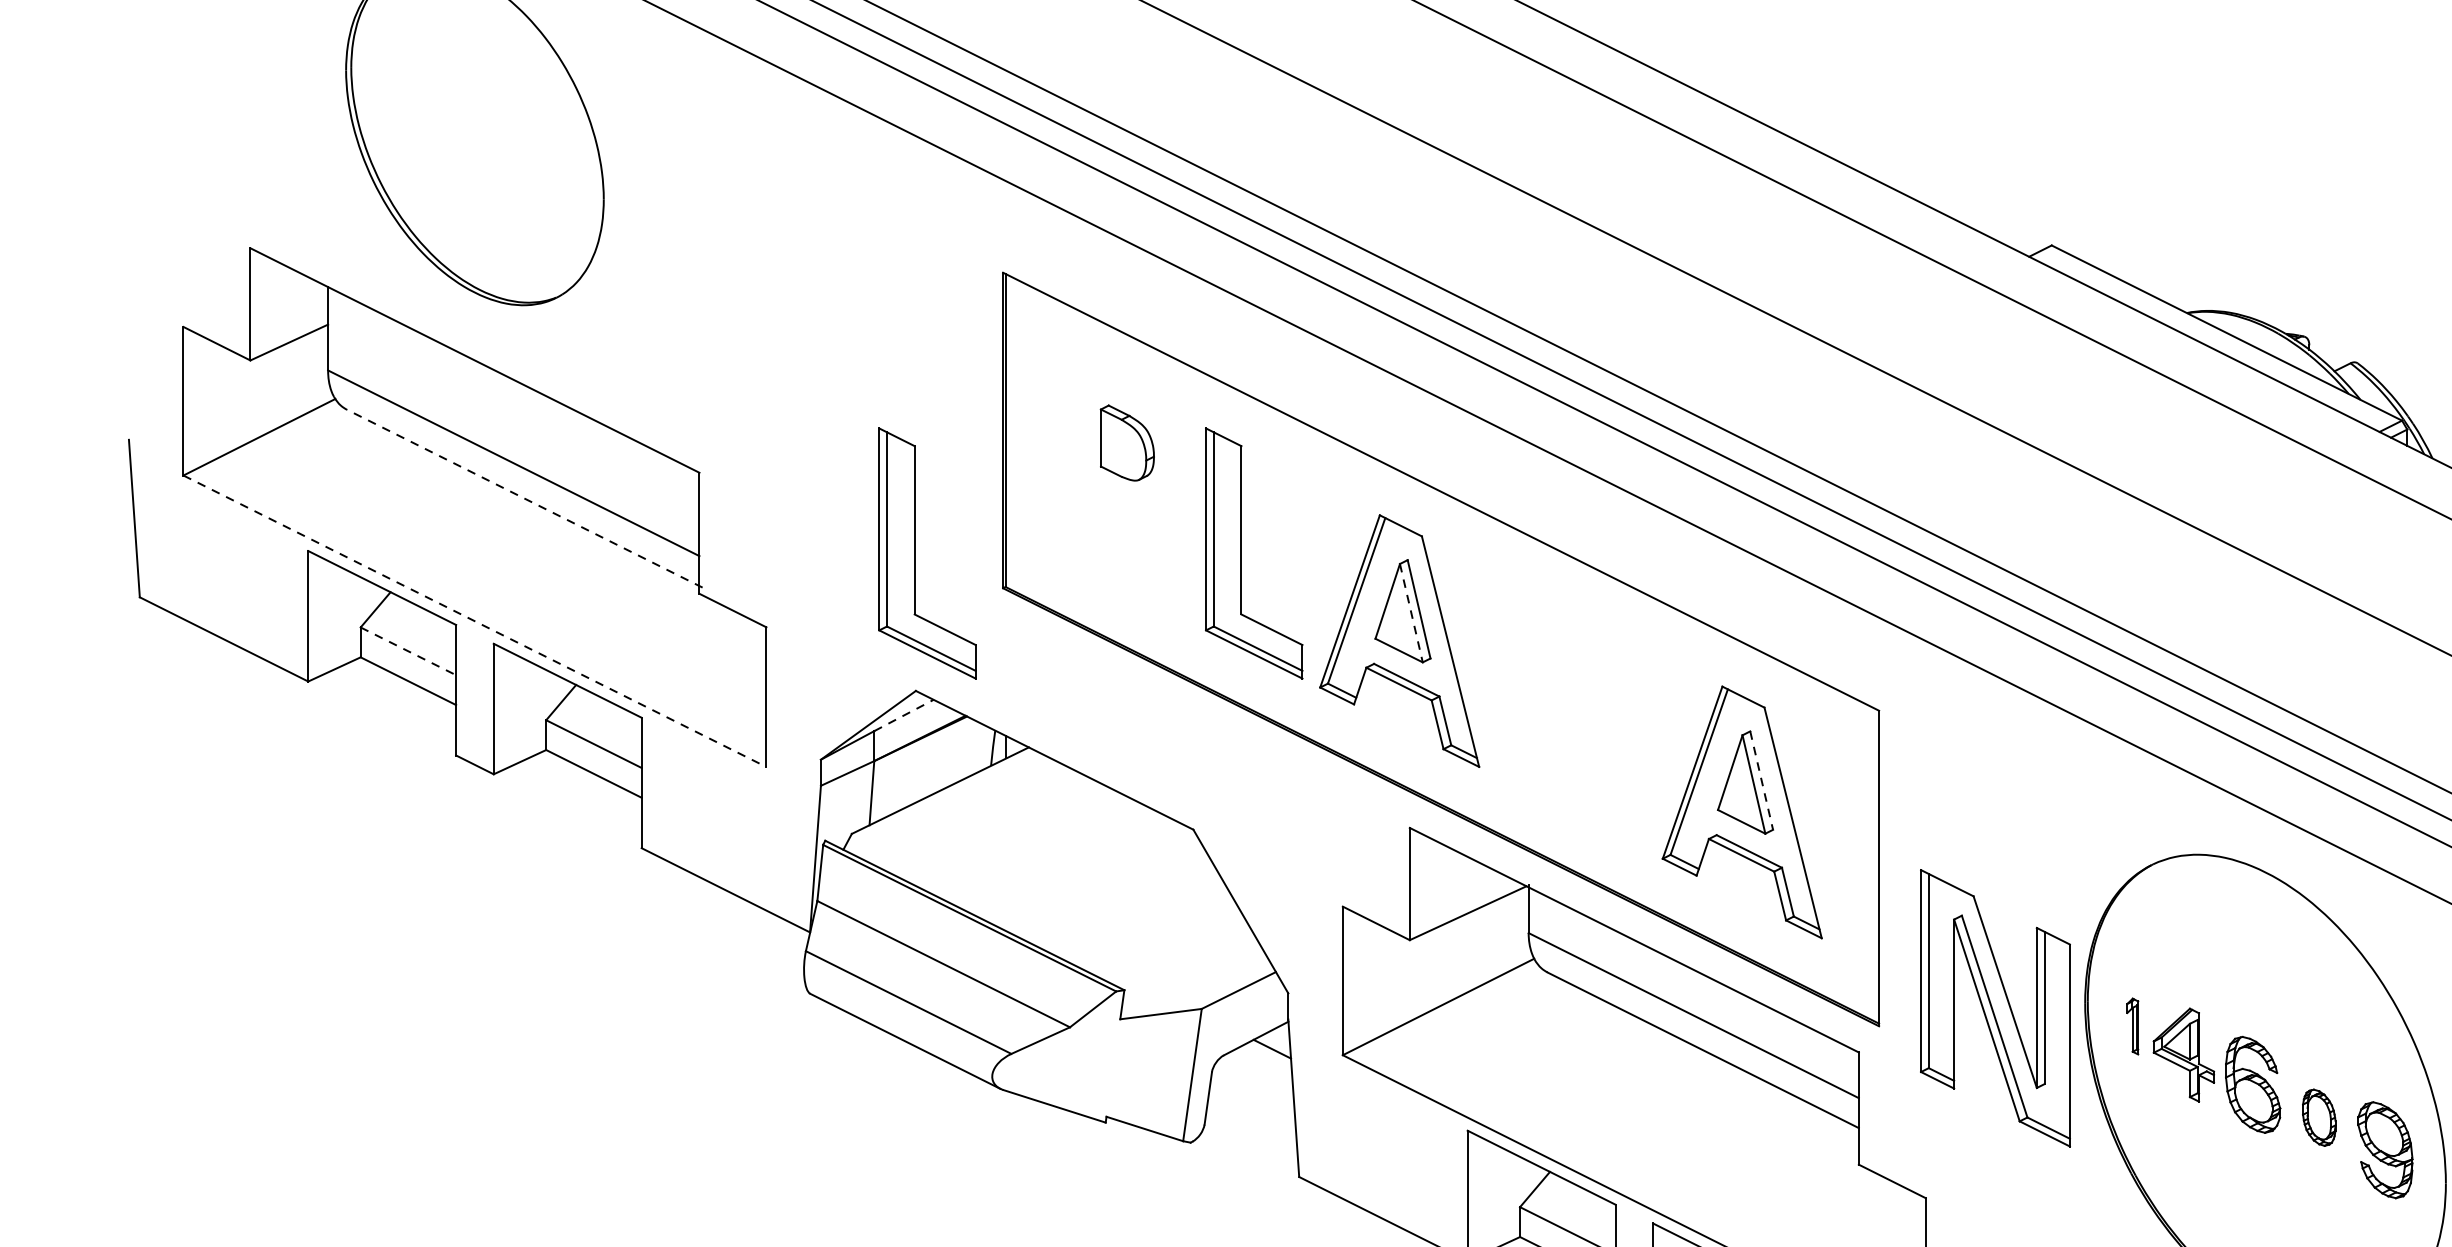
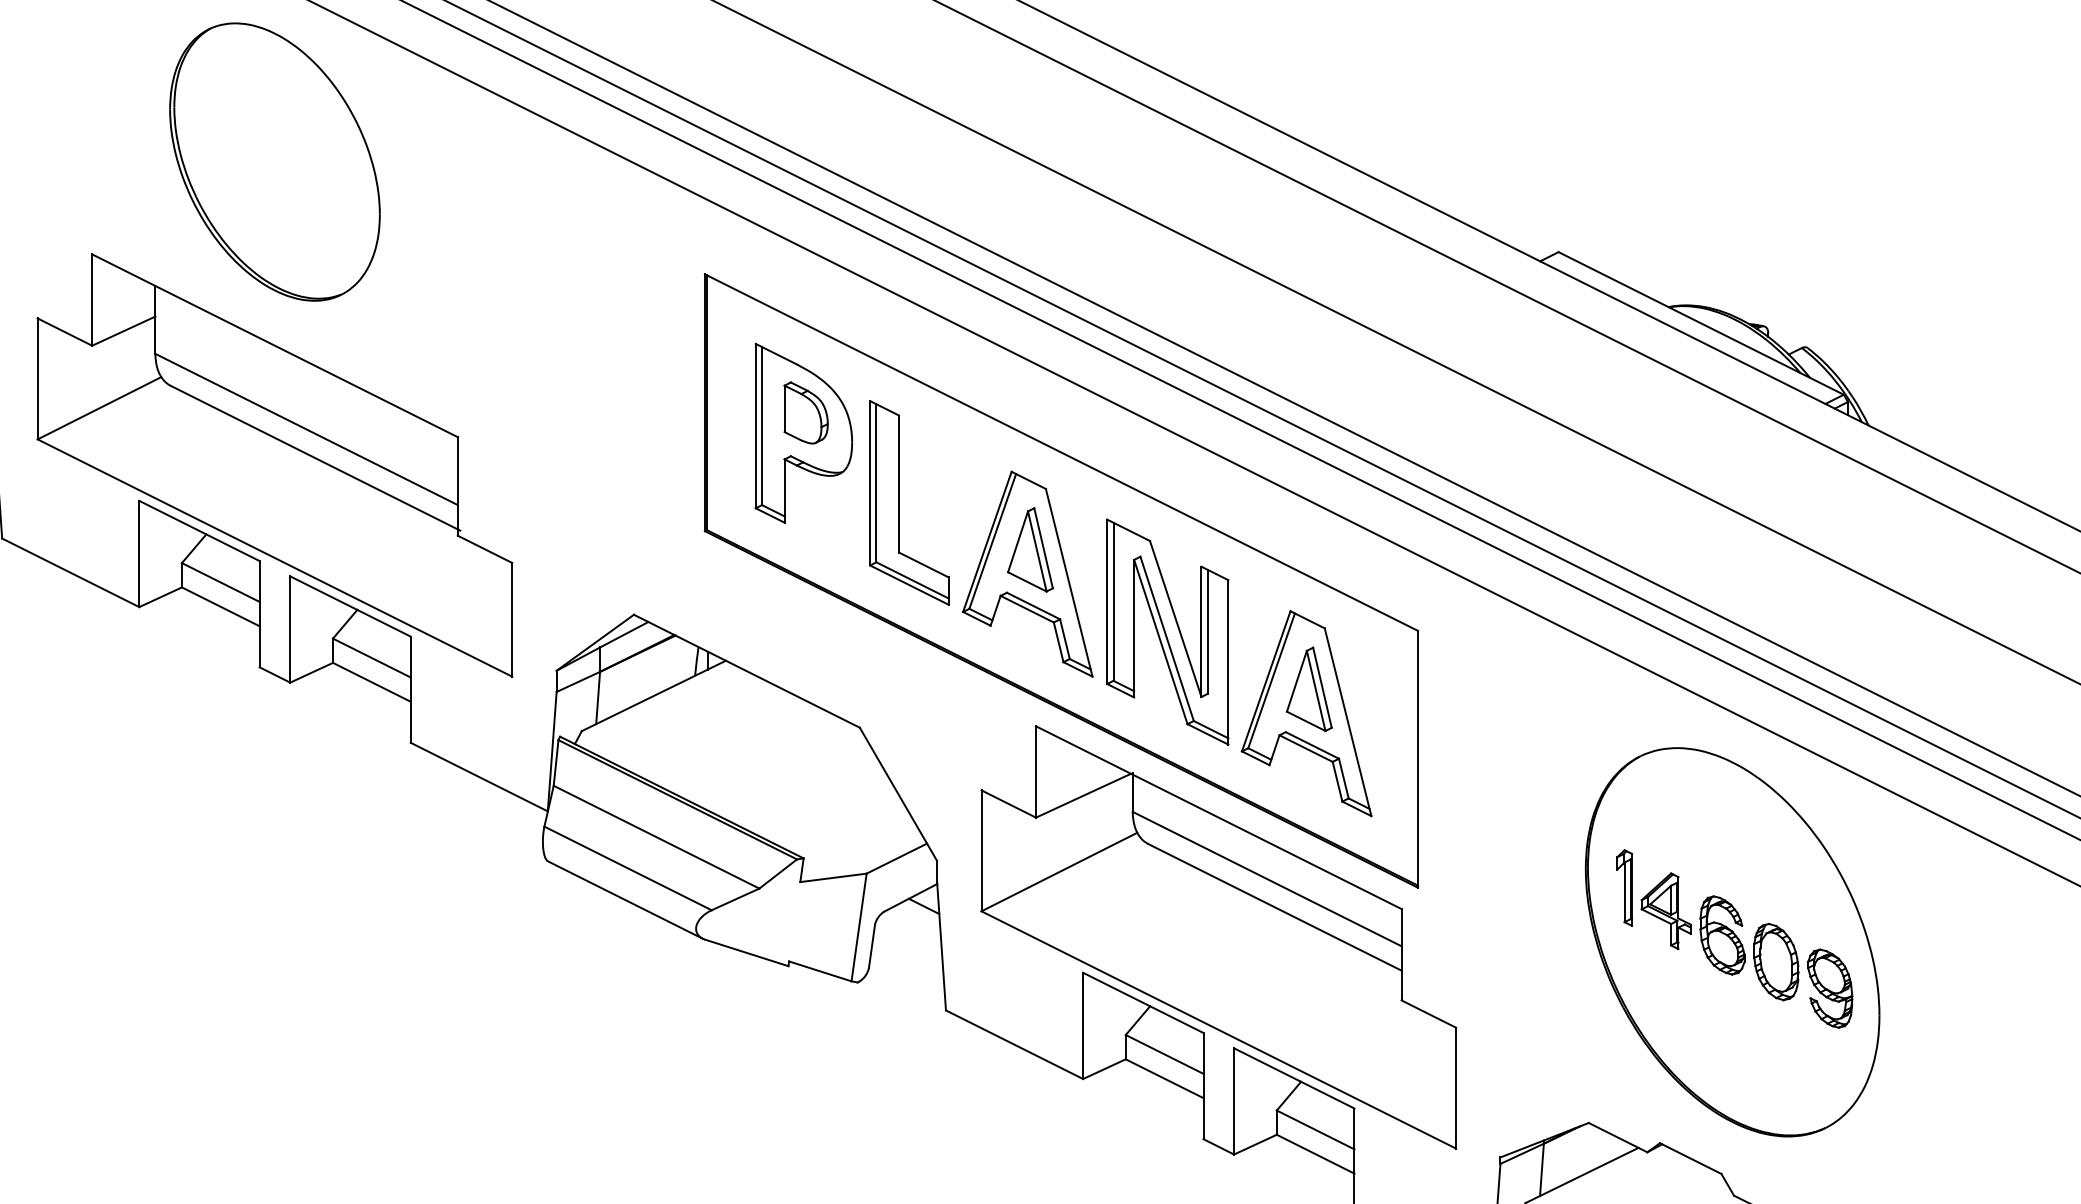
part: (1124, 467) -> (803, 432), added
line: (524, 498) -> (315, 458), dashed -> solid
part: (915, 553) -> (633, 502), removed
line: (1411, 613) -> (1037, 551), dashed -> solid
line: (475, 621) -> (275, 558), dashed -> solid
line: (409, 651) -> (221, 582), dashed -> solid
line: (904, 715) -> (624, 634), dashed -> solid
line: (1761, 781) -> (1322, 688), dashed -> solid
part: (1995, 1007) -> (1167, 631), moved
part: (2132, 1025) -> (1624, 887), size x1.67
part: (2319, 1118) -> (1776, 962), size x1.67

